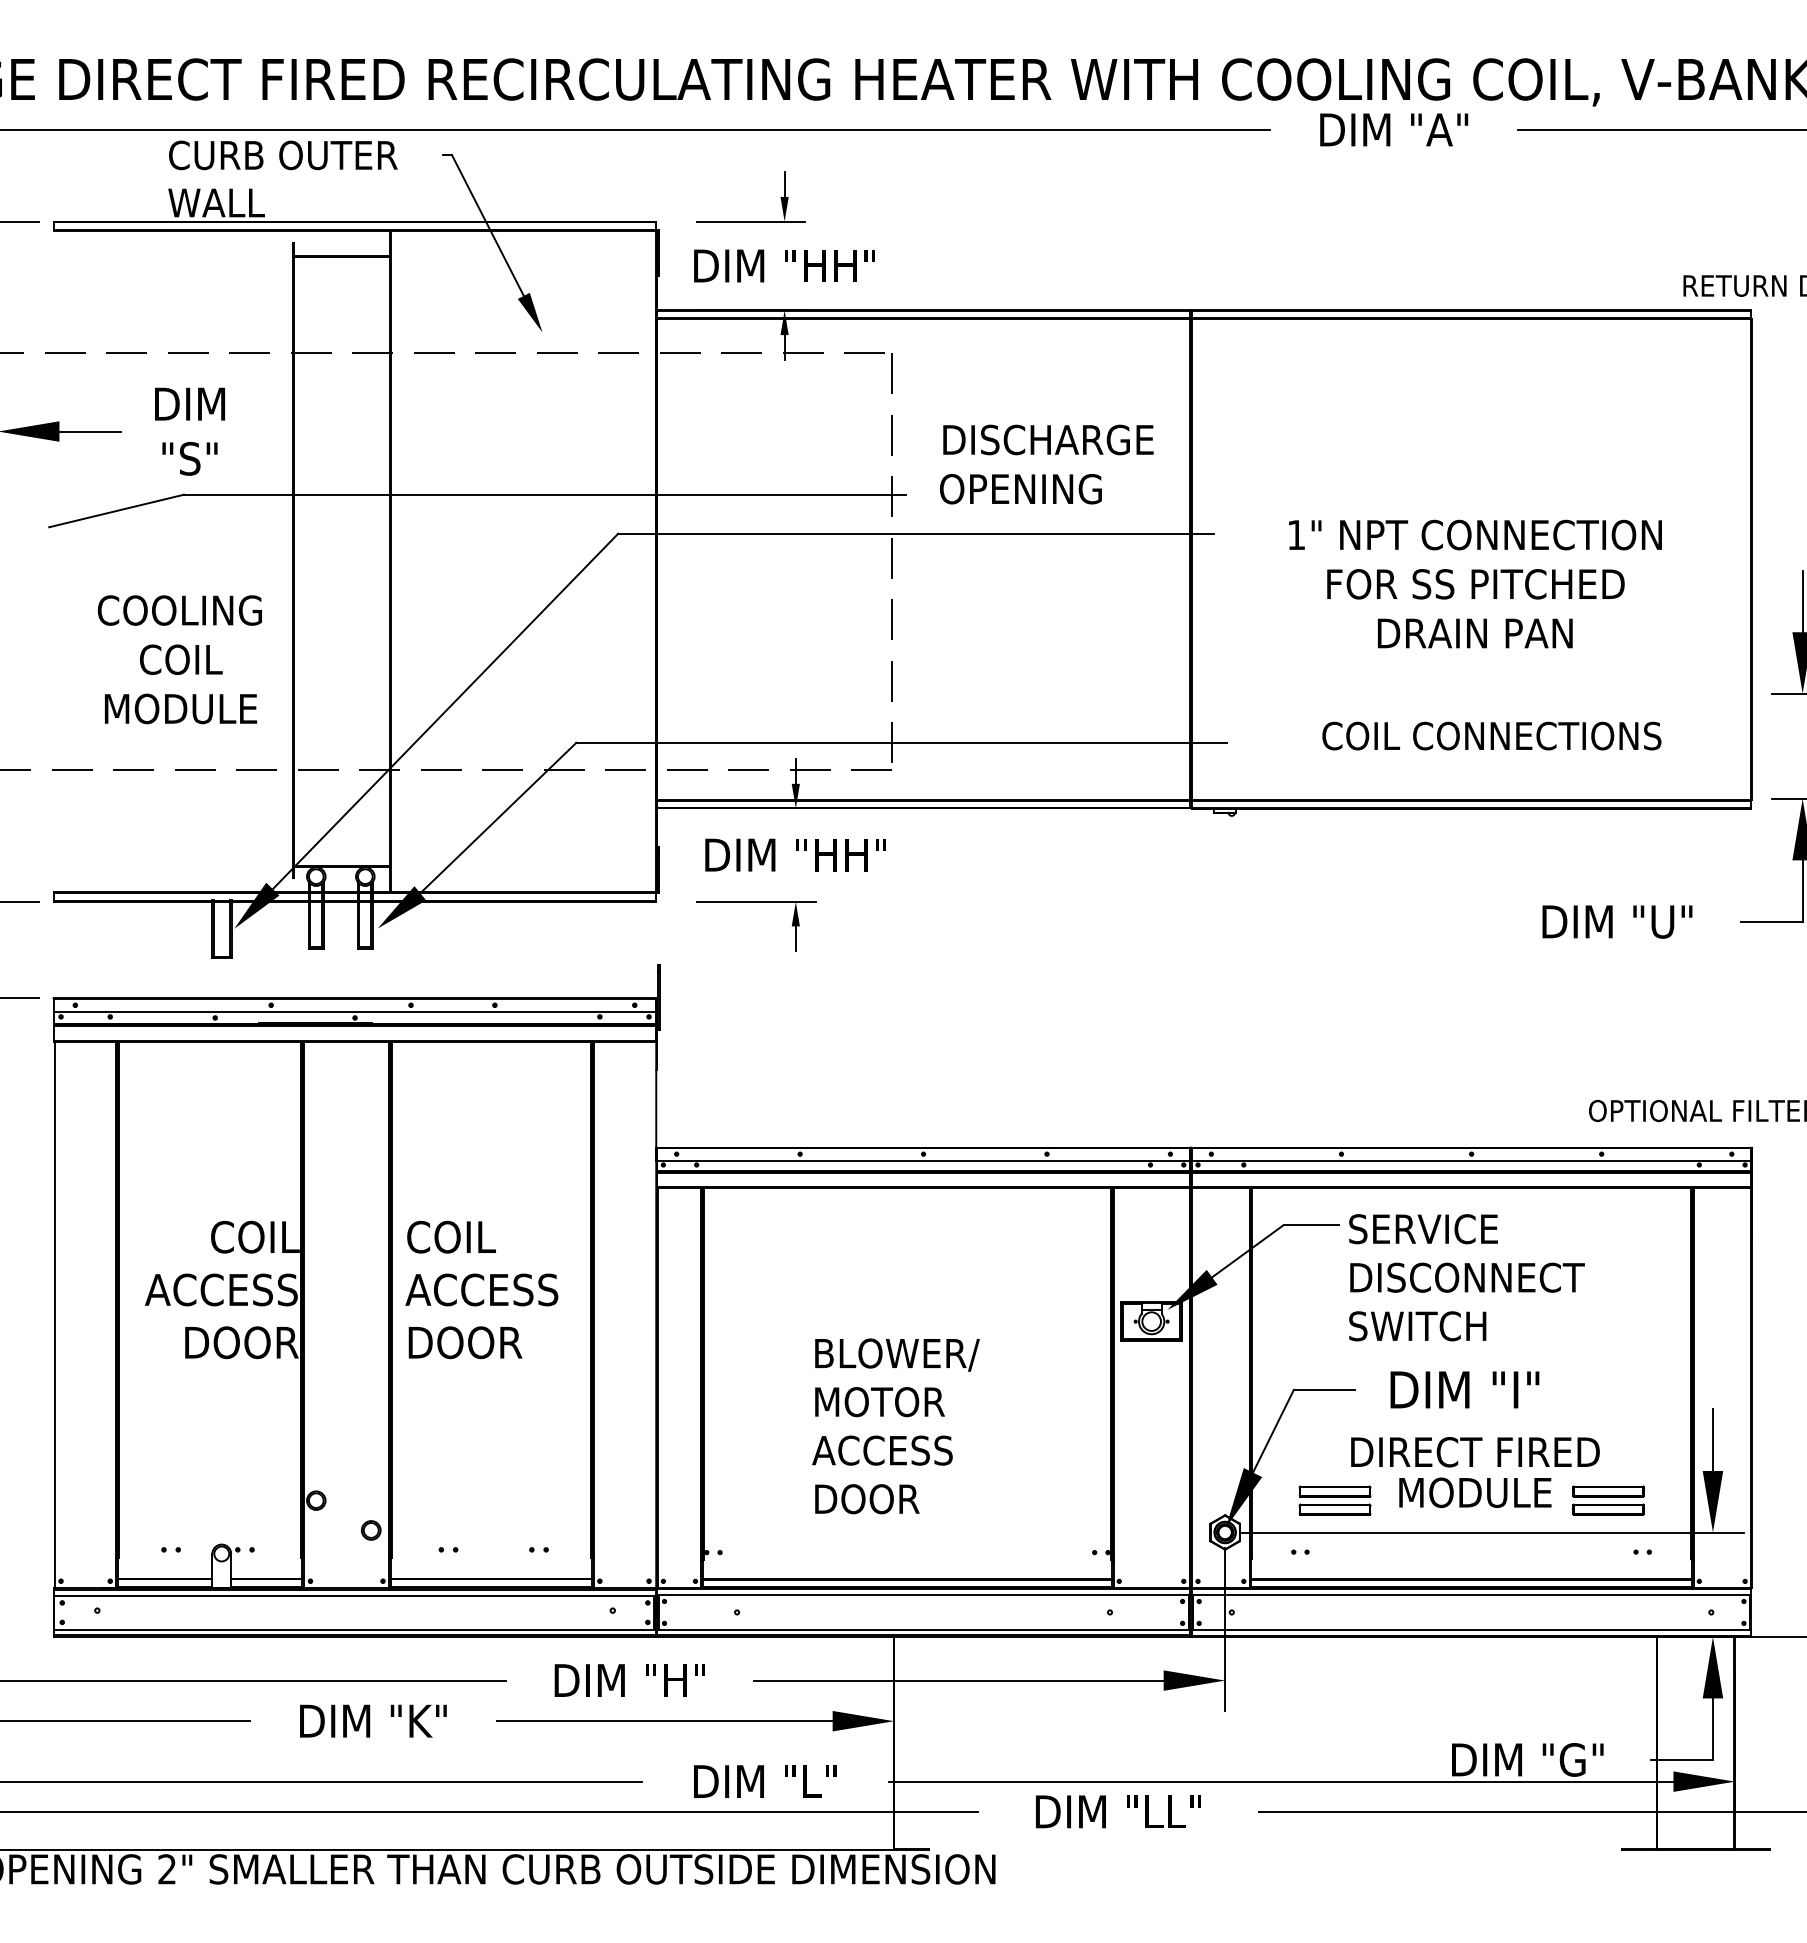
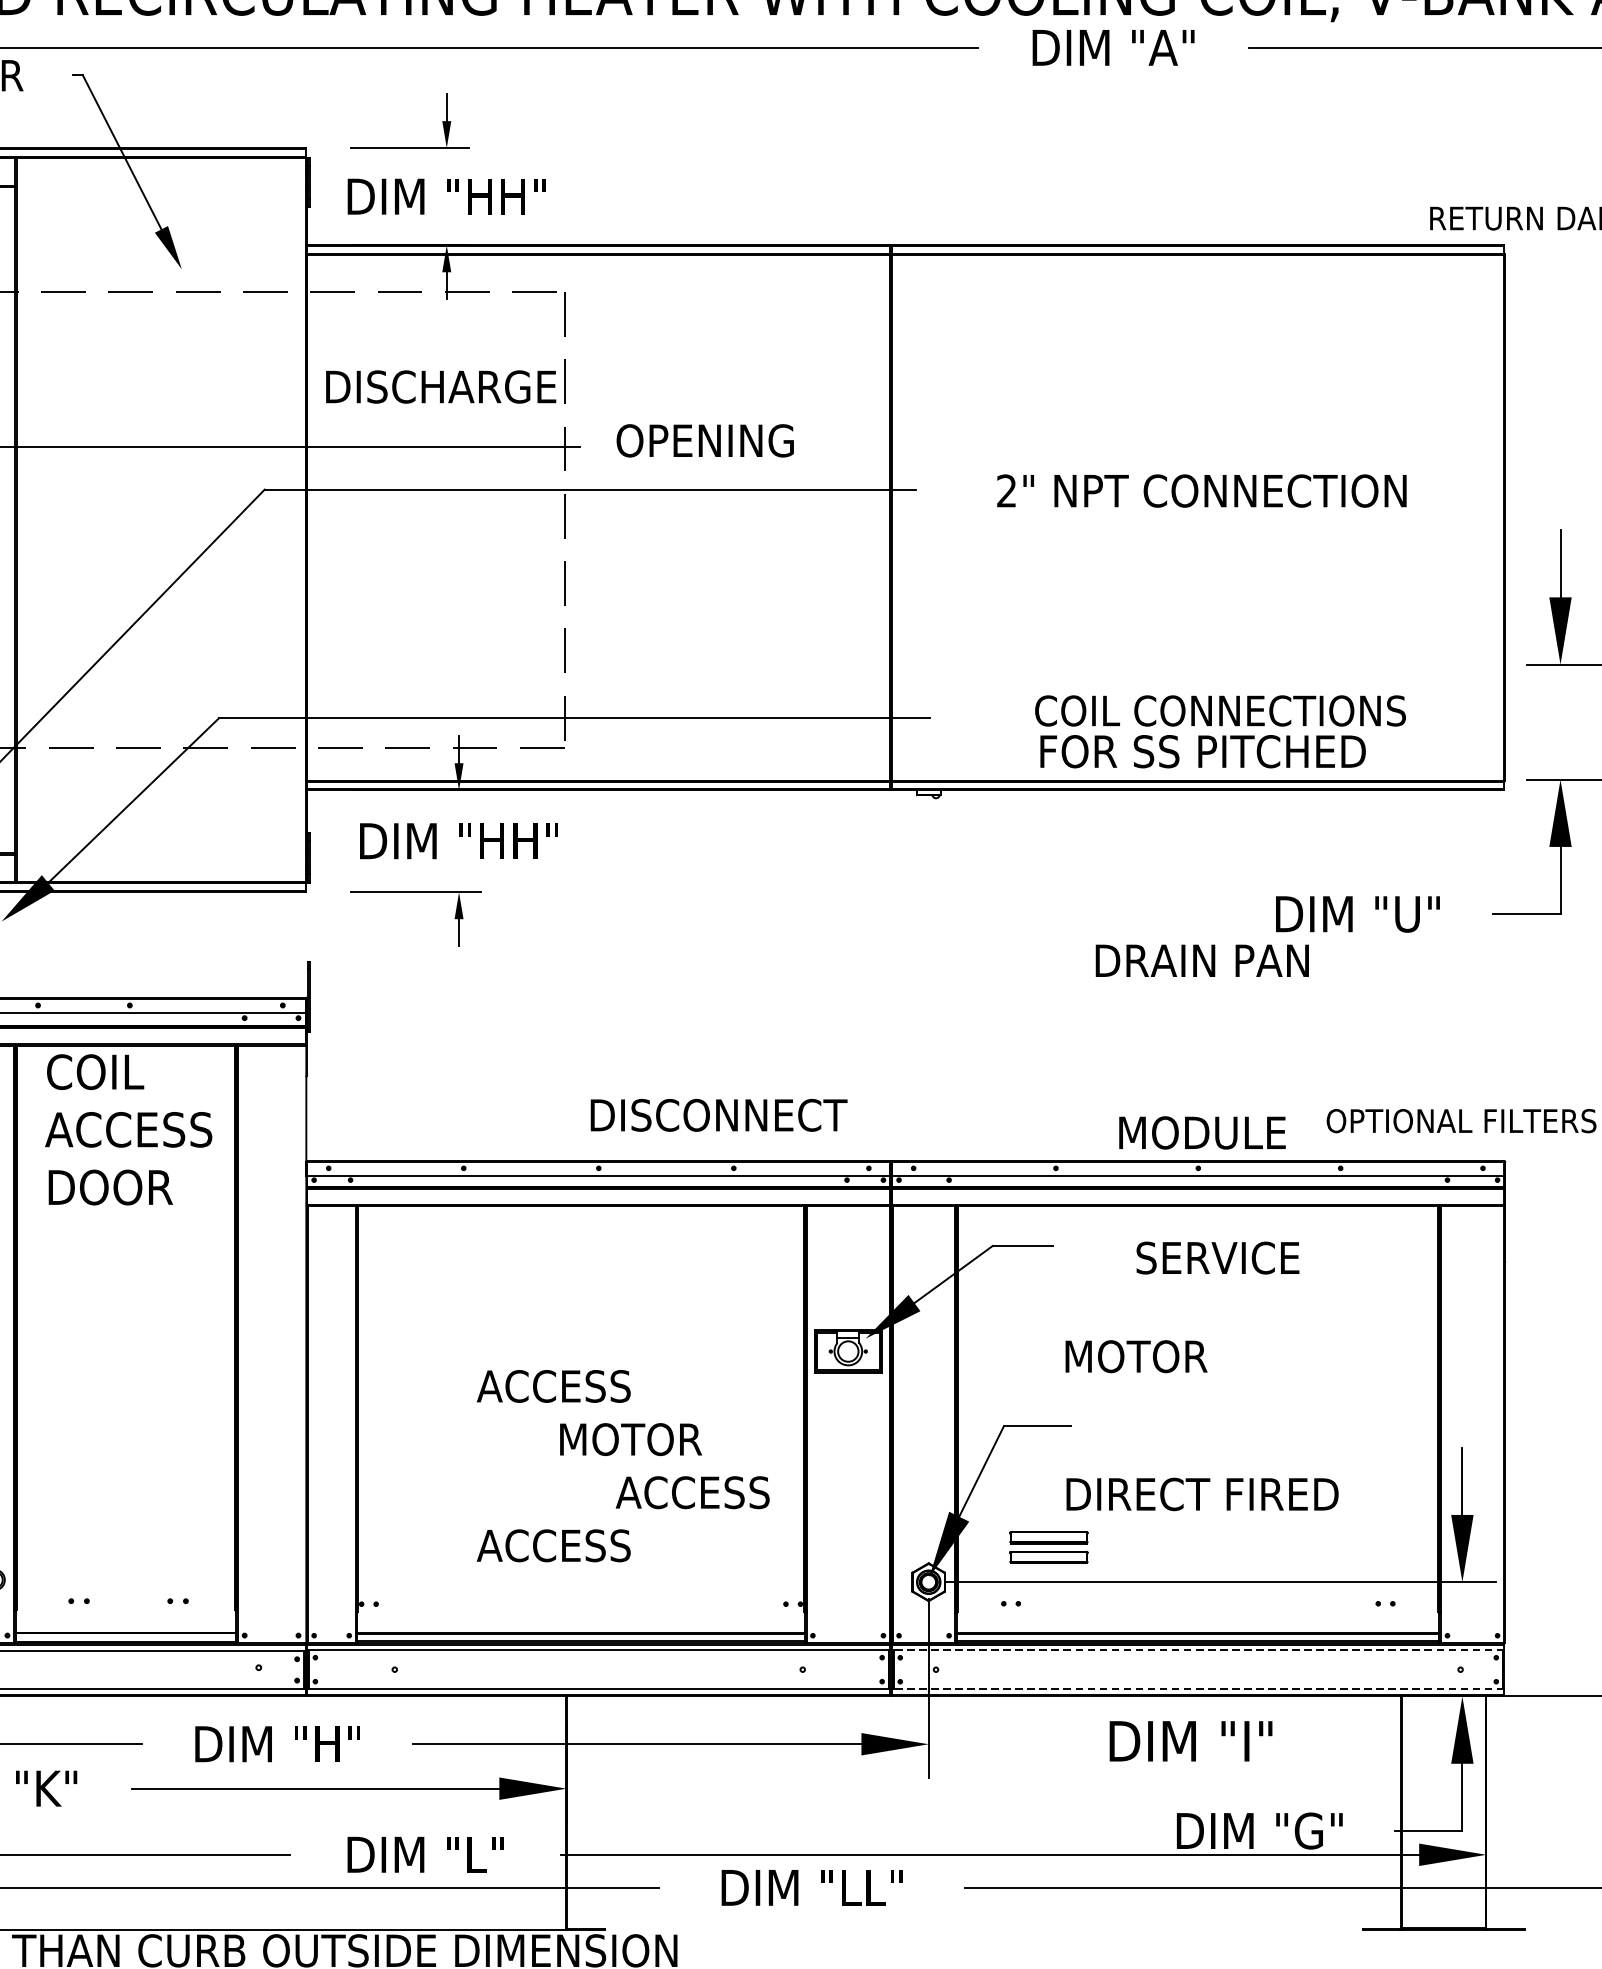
text: (1048, 439) -> (441, 386), moved
text: (1295, 534) -> (1005, 490), 1" -> 2"
text: (1475, 584) -> (1202, 751), moved
text: (1475, 633) -> (1202, 960), moved
text: (1423, 1229) -> (1217, 1258), moved
text: (1467, 1277) -> (719, 1115), moved
text: (481, 1289) -> (128, 1129), moved
text: (1417, 1326) -> (1139, 1356), SWITCH -> MOTOR
text: (895, 1354) -> (568, 1387), BLOWER/ -> ACCESS
text: (1464, 1389) -> (1190, 1740), moved
text: (879, 1402) -> (630, 1440), moved
text: (882, 1450) -> (692, 1492), moved
text: (1475, 1492) -> (1202, 1132), moved
text: (882, 1499) -> (553, 1546), DOOR -> ACCESS
part: (1608, 1500) -> (1348, 1547), removed
line: (1471, 1594) -> (1198, 1650), solid -> dashed
line: (1471, 1630) -> (1198, 1689), solid -> dashed

